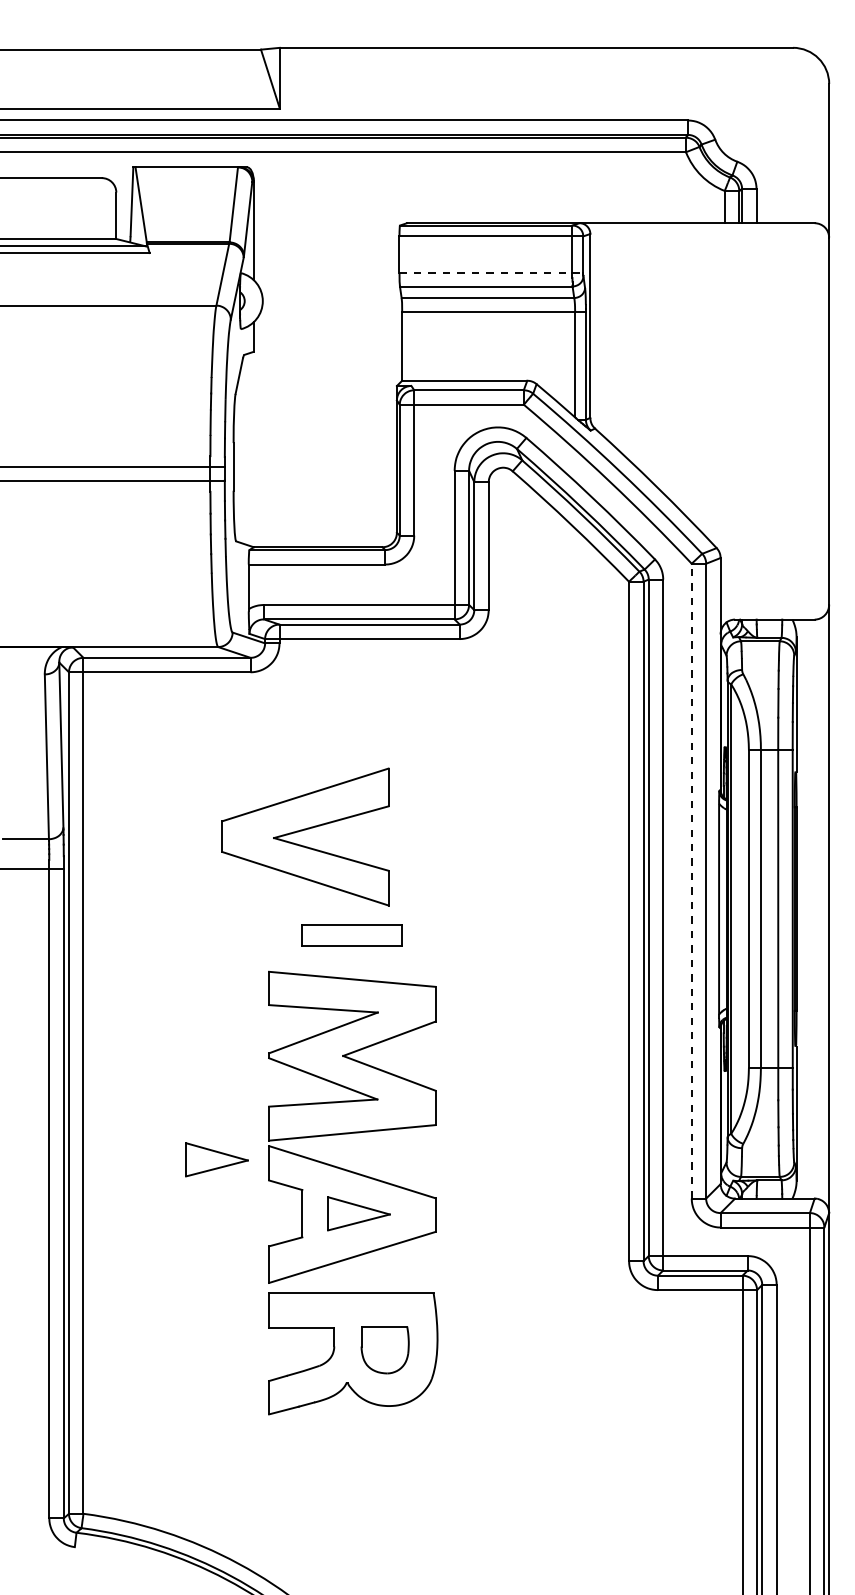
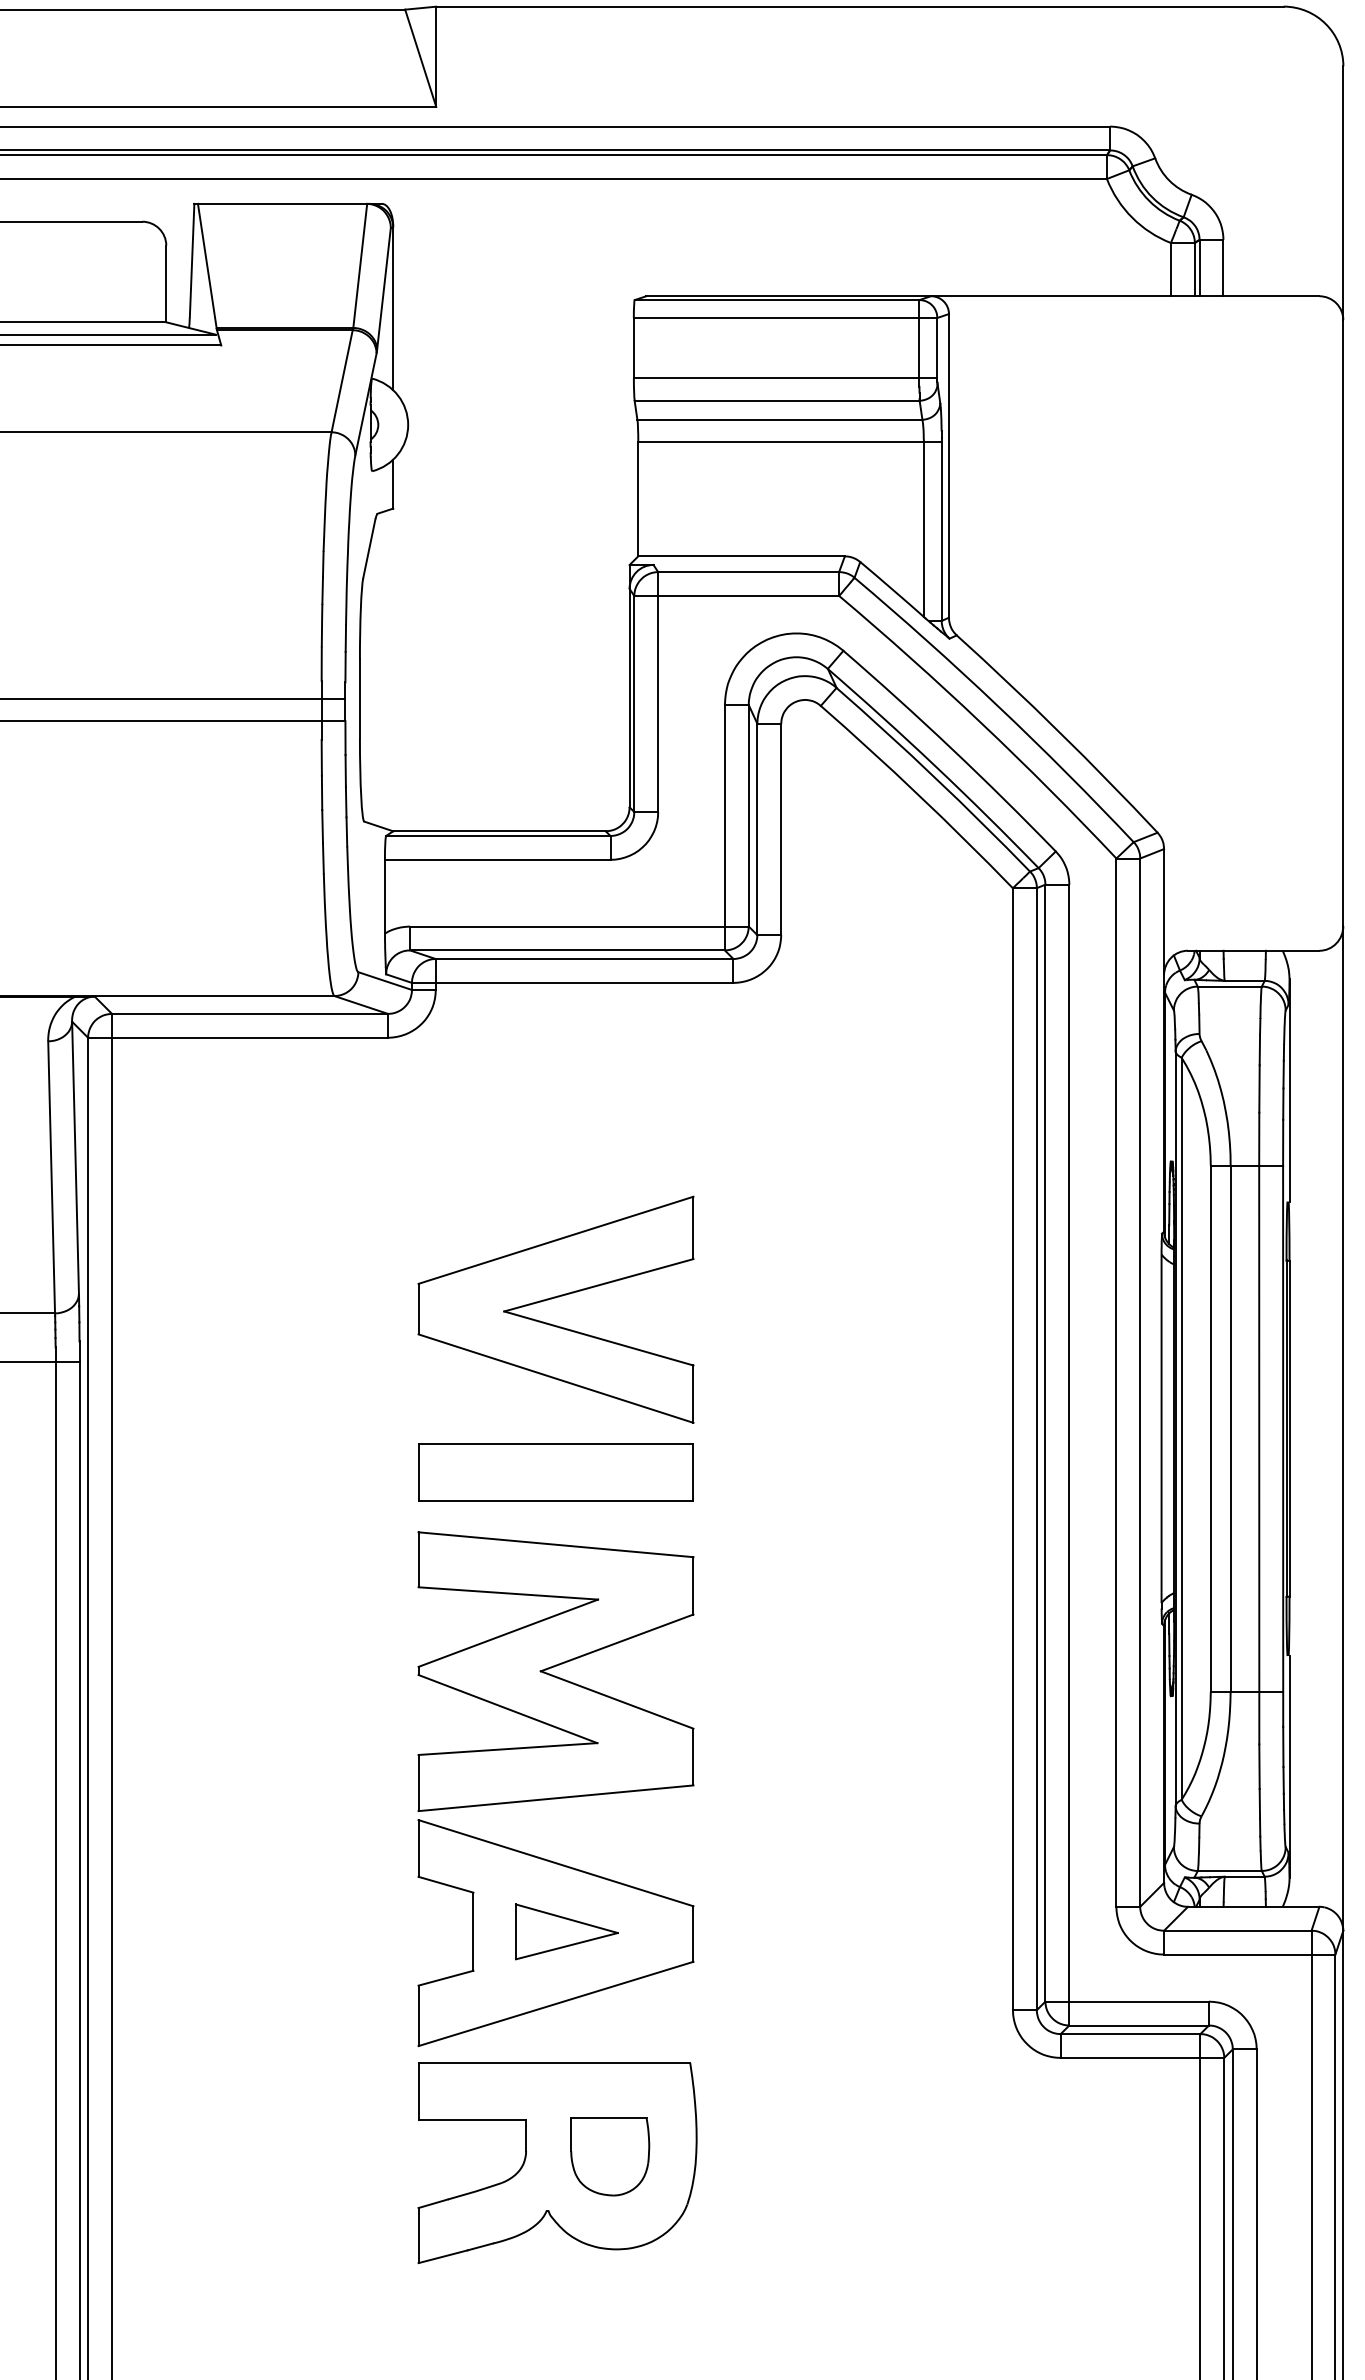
line: (491, 272) -> (785, 377), dashed -> solid
part: (305, 836) -> (556, 1308), moved
line: (691, 880) -> (1116, 1381), dashed -> solid
part: (352, 935) -> (556, 1472), size x1.67
part: (216, 1159) -> (331, 1842), removed

